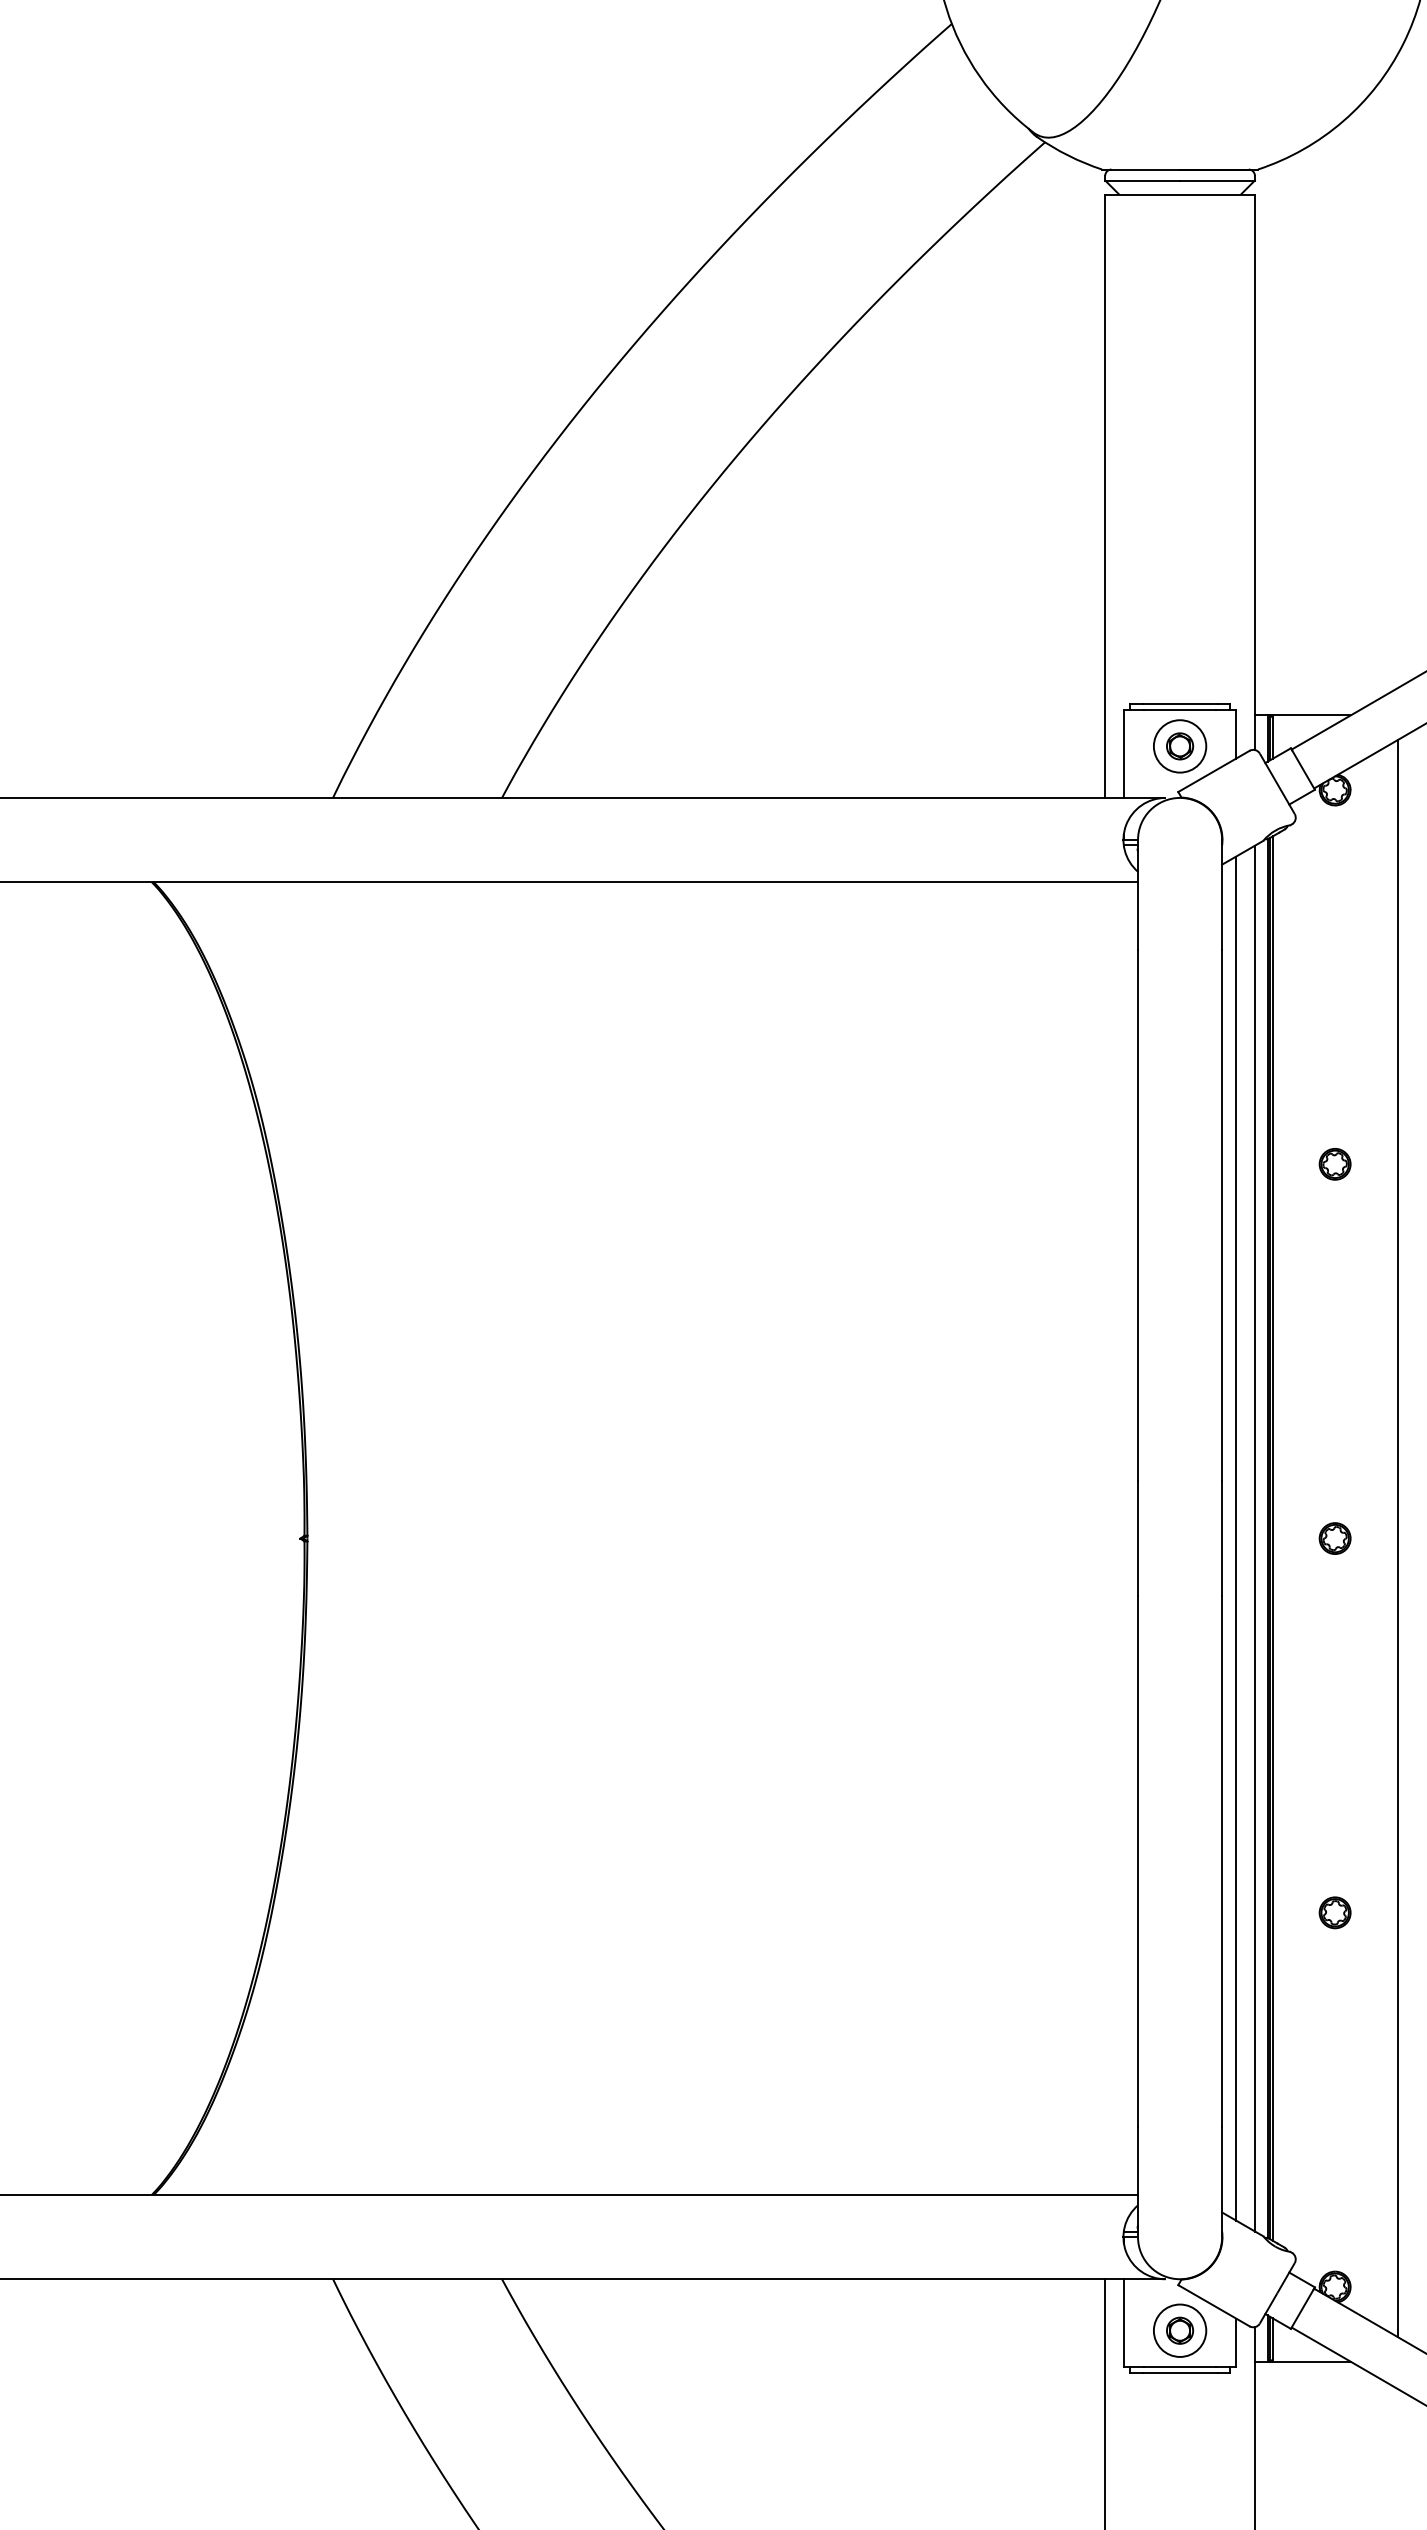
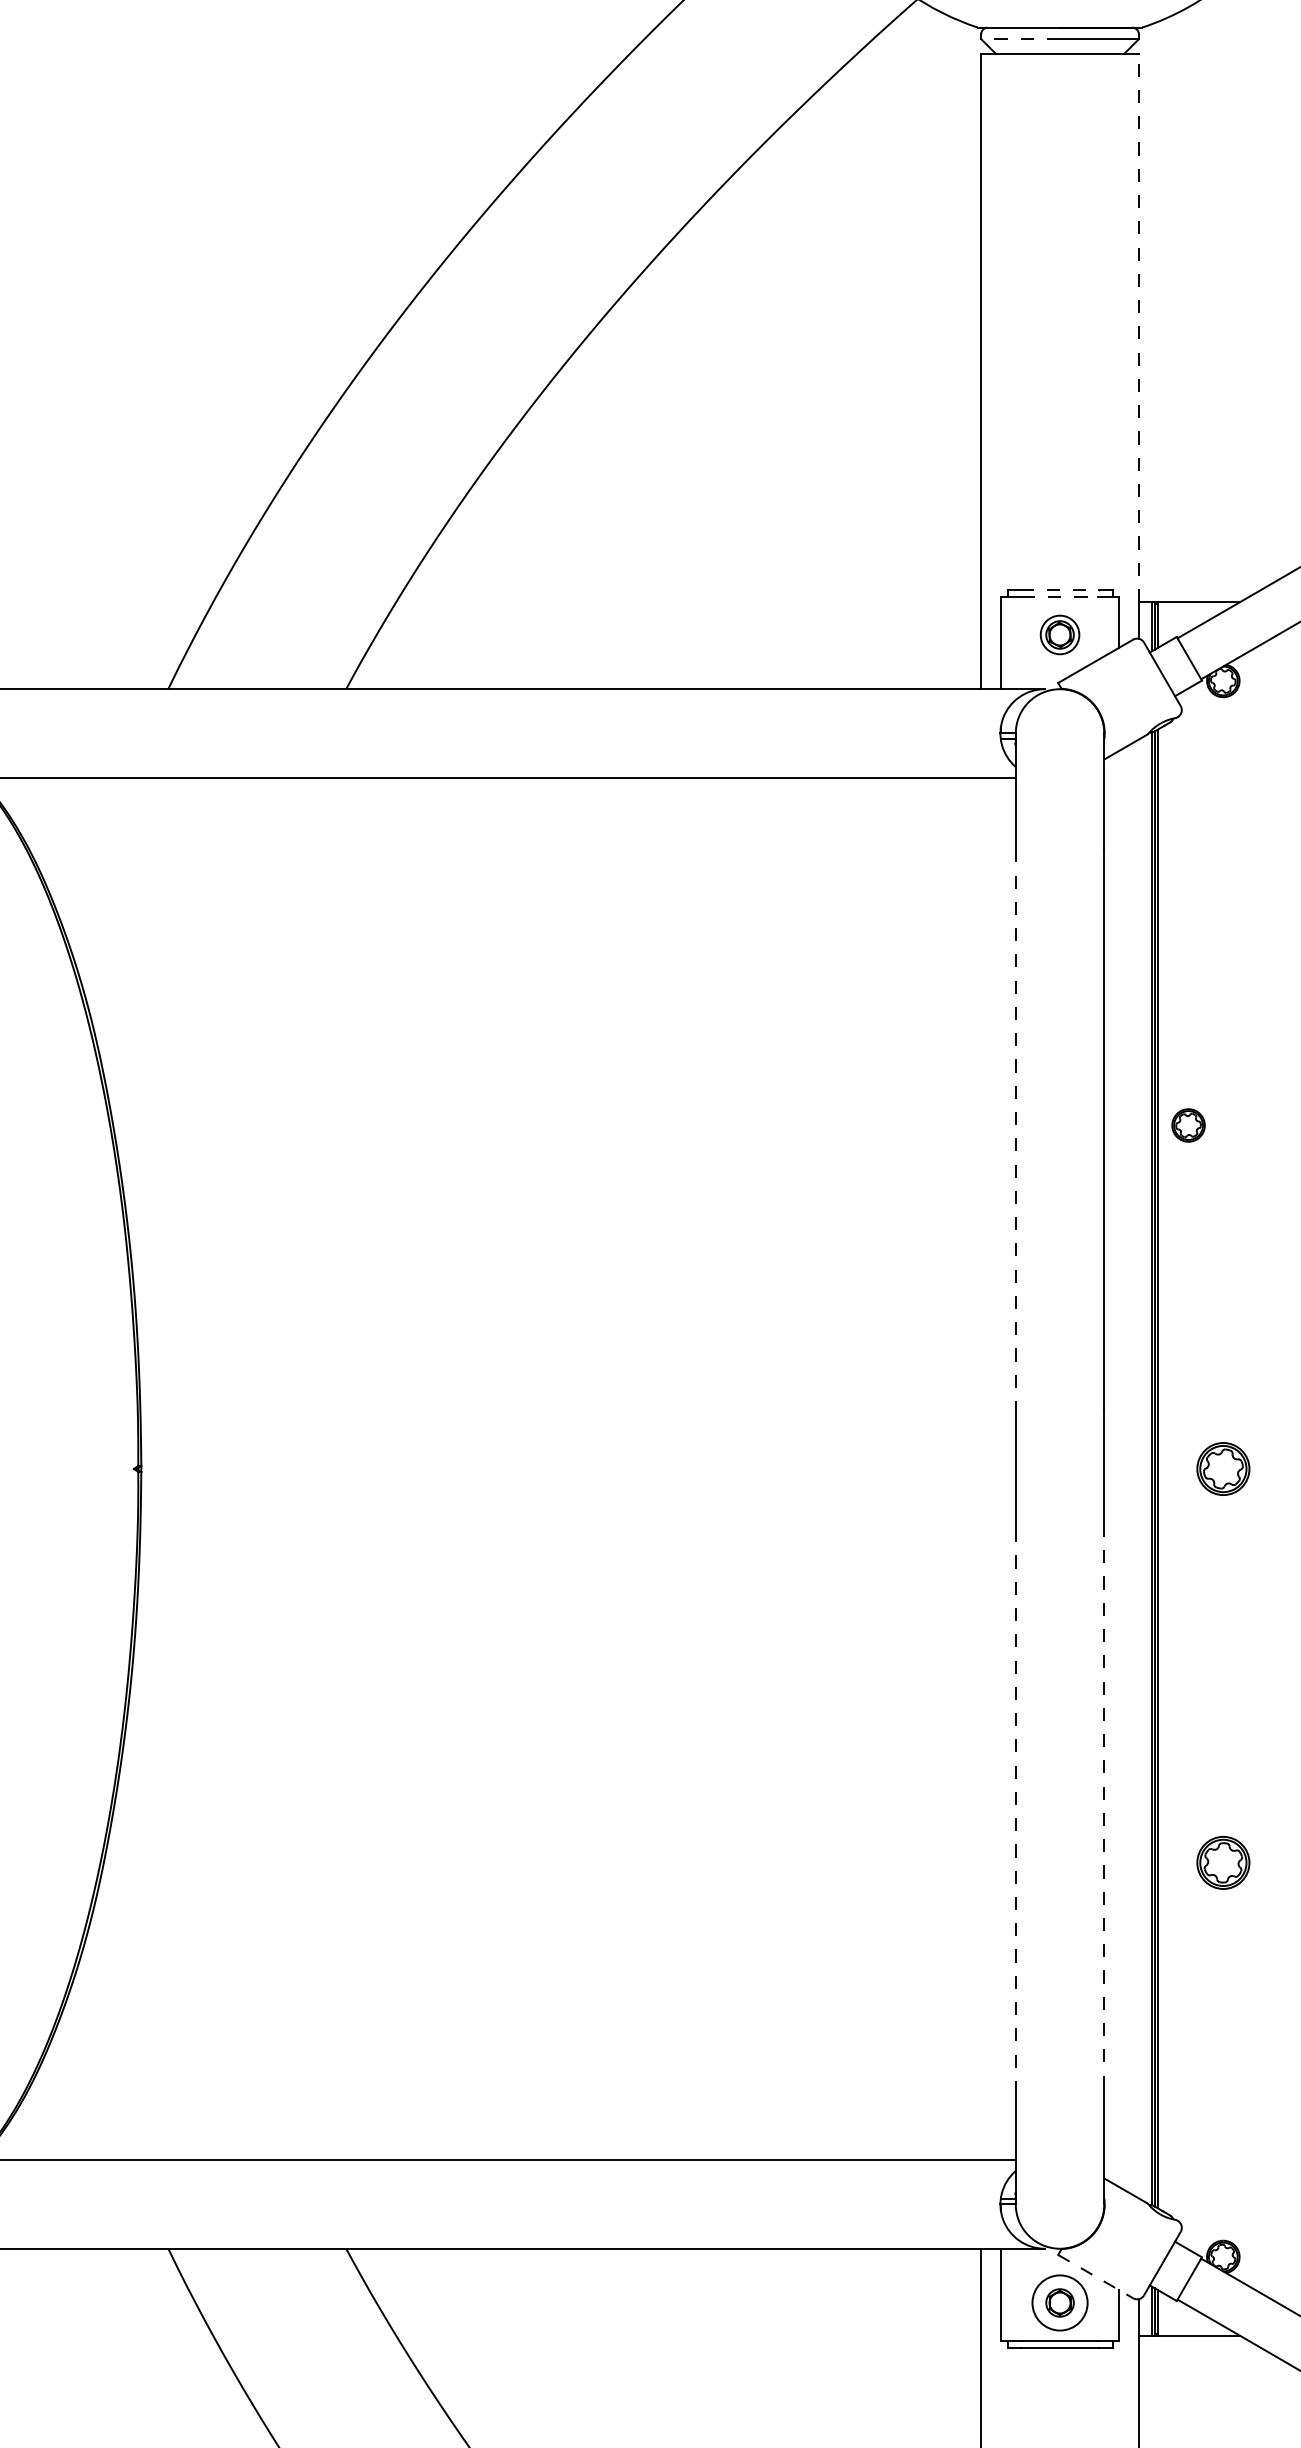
line: (1142, 180) -> (1020, 39), solid -> dashed
line: (1255, 454) -> (1139, 327), solid -> dashed
line: (1180, 704) -> (1060, 590), solid -> dashed
line: (1180, 710) -> (1060, 597), solid -> dashed
circle: (1179, 746) -> (1059, 635), size x0.7
part: (1334, 1164) -> (1187, 1125), moved
line: (1138, 1215) -> (1016, 1128), solid -> dashed
line: (1236, 1538) -> (1119, 1468), removed
line: (1255, 1538) -> (1139, 1468), removed
part: (1334, 1538) -> (1222, 1468), size x1.6
line: (1397, 1538) -> (1288, 1468), removed
line: (1138, 1861) -> (1016, 1808), solid -> dashed
line: (1222, 1861) -> (1104, 1808), solid -> dashed
part: (1334, 1912) -> (1222, 1862), size x1.6
line: (1214, 2305) -> (1096, 2276), solid -> dashed

